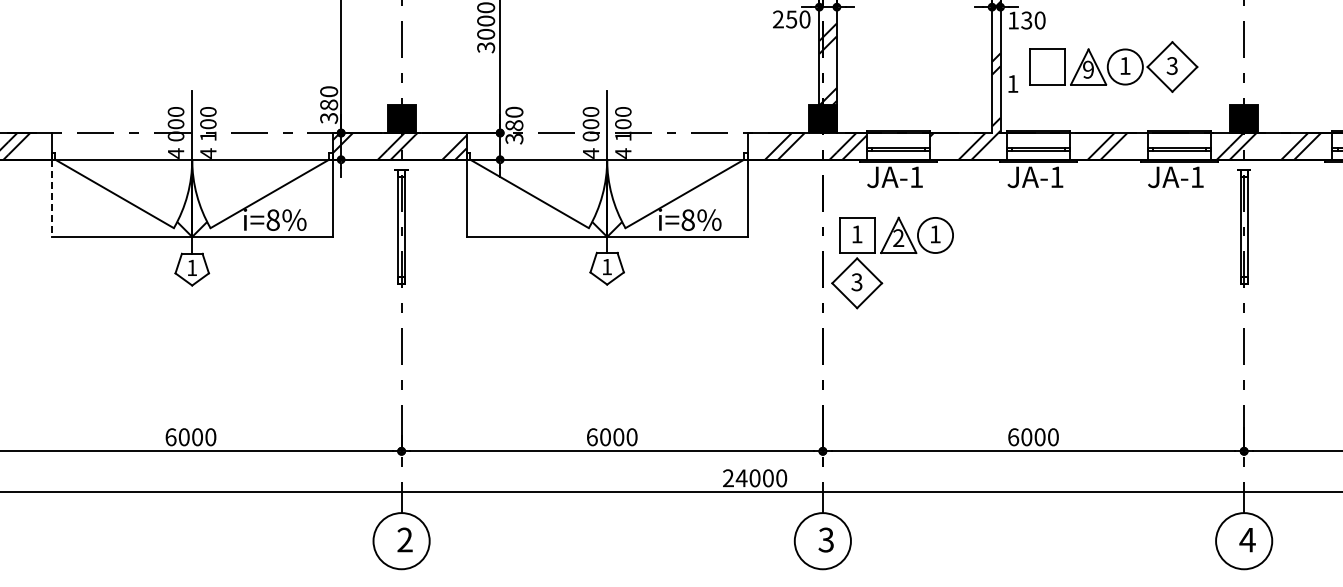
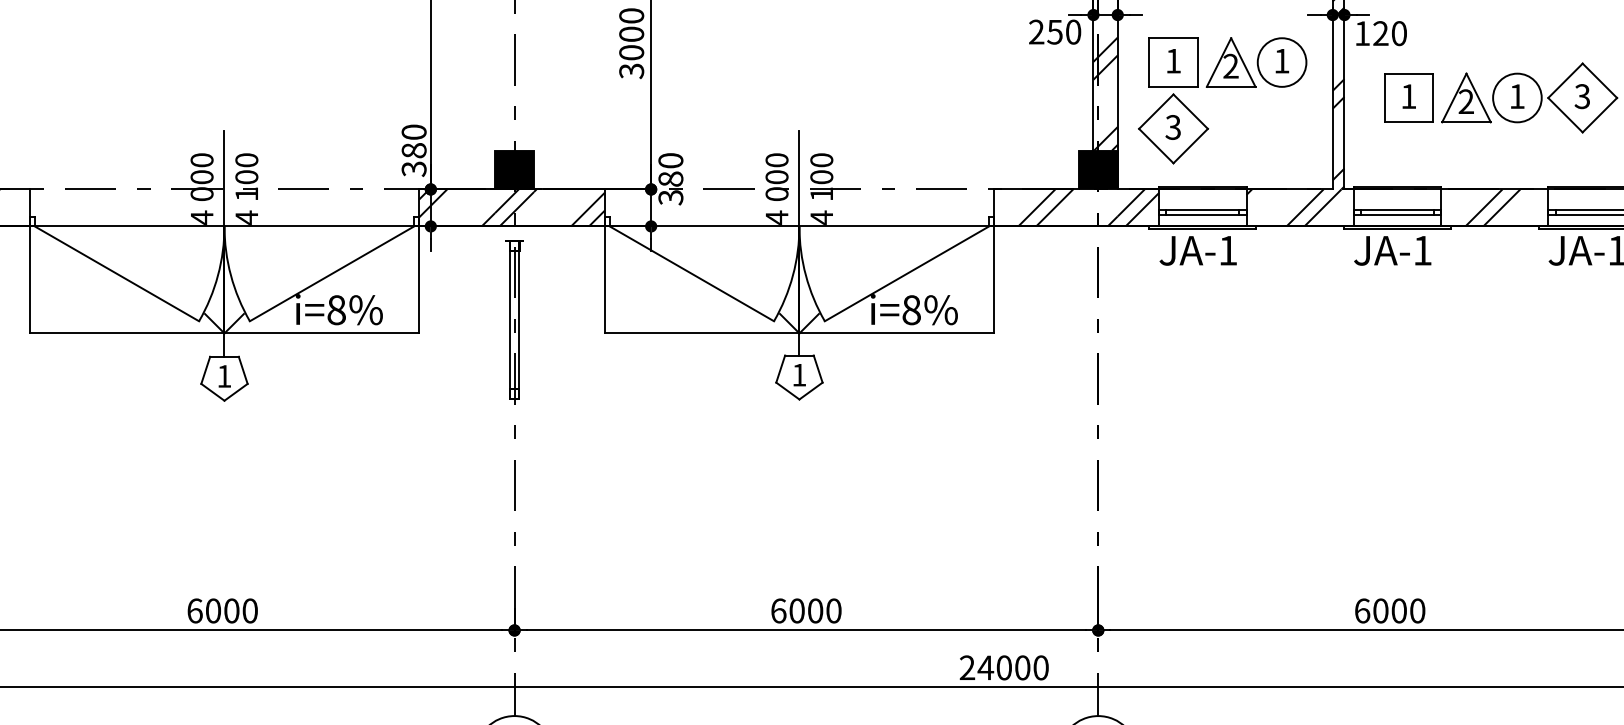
text: (1026, 20) -> (1380, 33), 130 -> 120
text: (1088, 69) -> (1466, 101), 9 -> 2
text: (1013, 83) -> (1409, 95), moved
line: (51, 198) -> (29, 280), dashed -> solid
part: (892, 253) -> (1222, 87), moved

